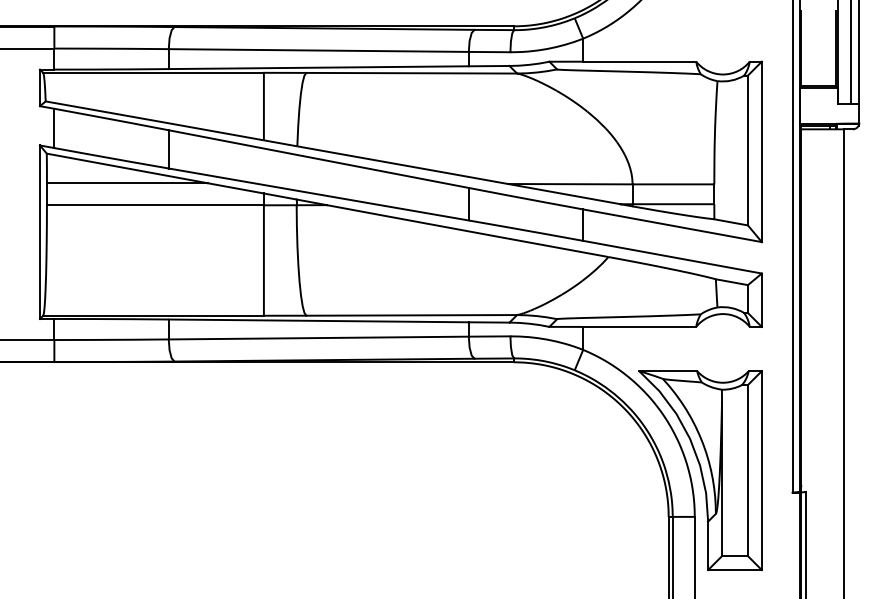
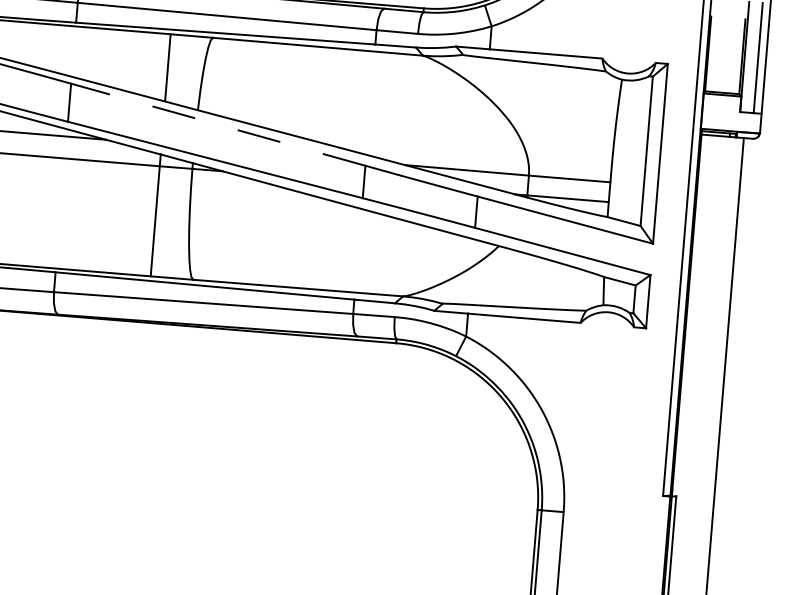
line: (318, 159) -> (217, 125), solid -> dashed
part: (700, 470) -> (573, 466), removed

